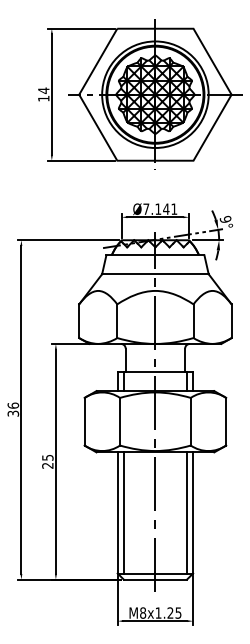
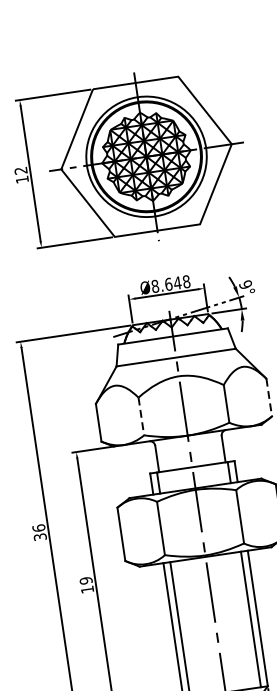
text: (43, 90) -> (20, 170), 14 -> 12
text: (160, 208) -> (171, 283), Ø7.141 -> Ø8.648
line: (117, 321) -> (141, 416), solid -> dashed
line: (231, 321) -> (269, 397), solid -> dashed
text: (47, 461) -> (86, 584), 25 -> 19

